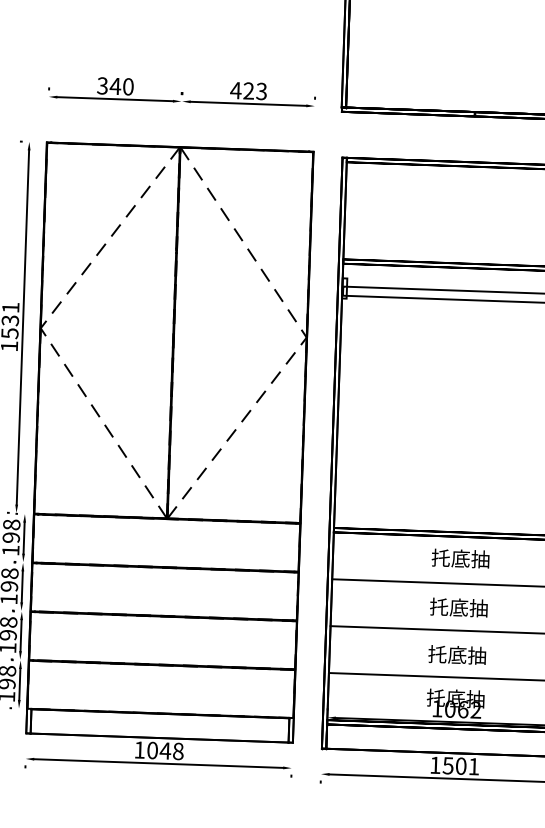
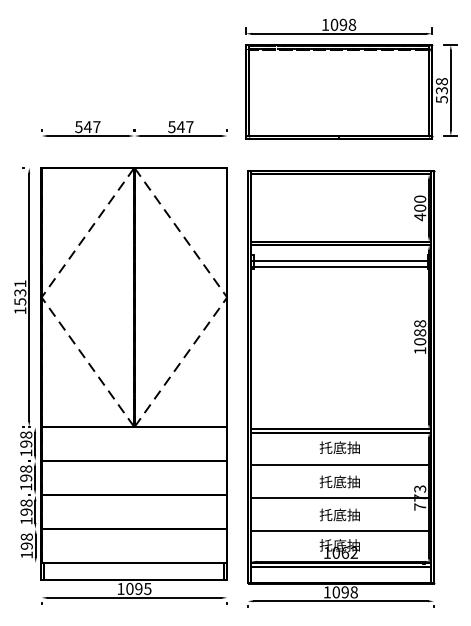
text: (114, 86) -> (87, 127), 340 -> 547
text: (248, 91) -> (180, 127), 423 -> 547
text: (170, 750) -> (142, 588), 1048 -> 1095
text: (460, 766) -> (344, 592), 1501 -> 1098

